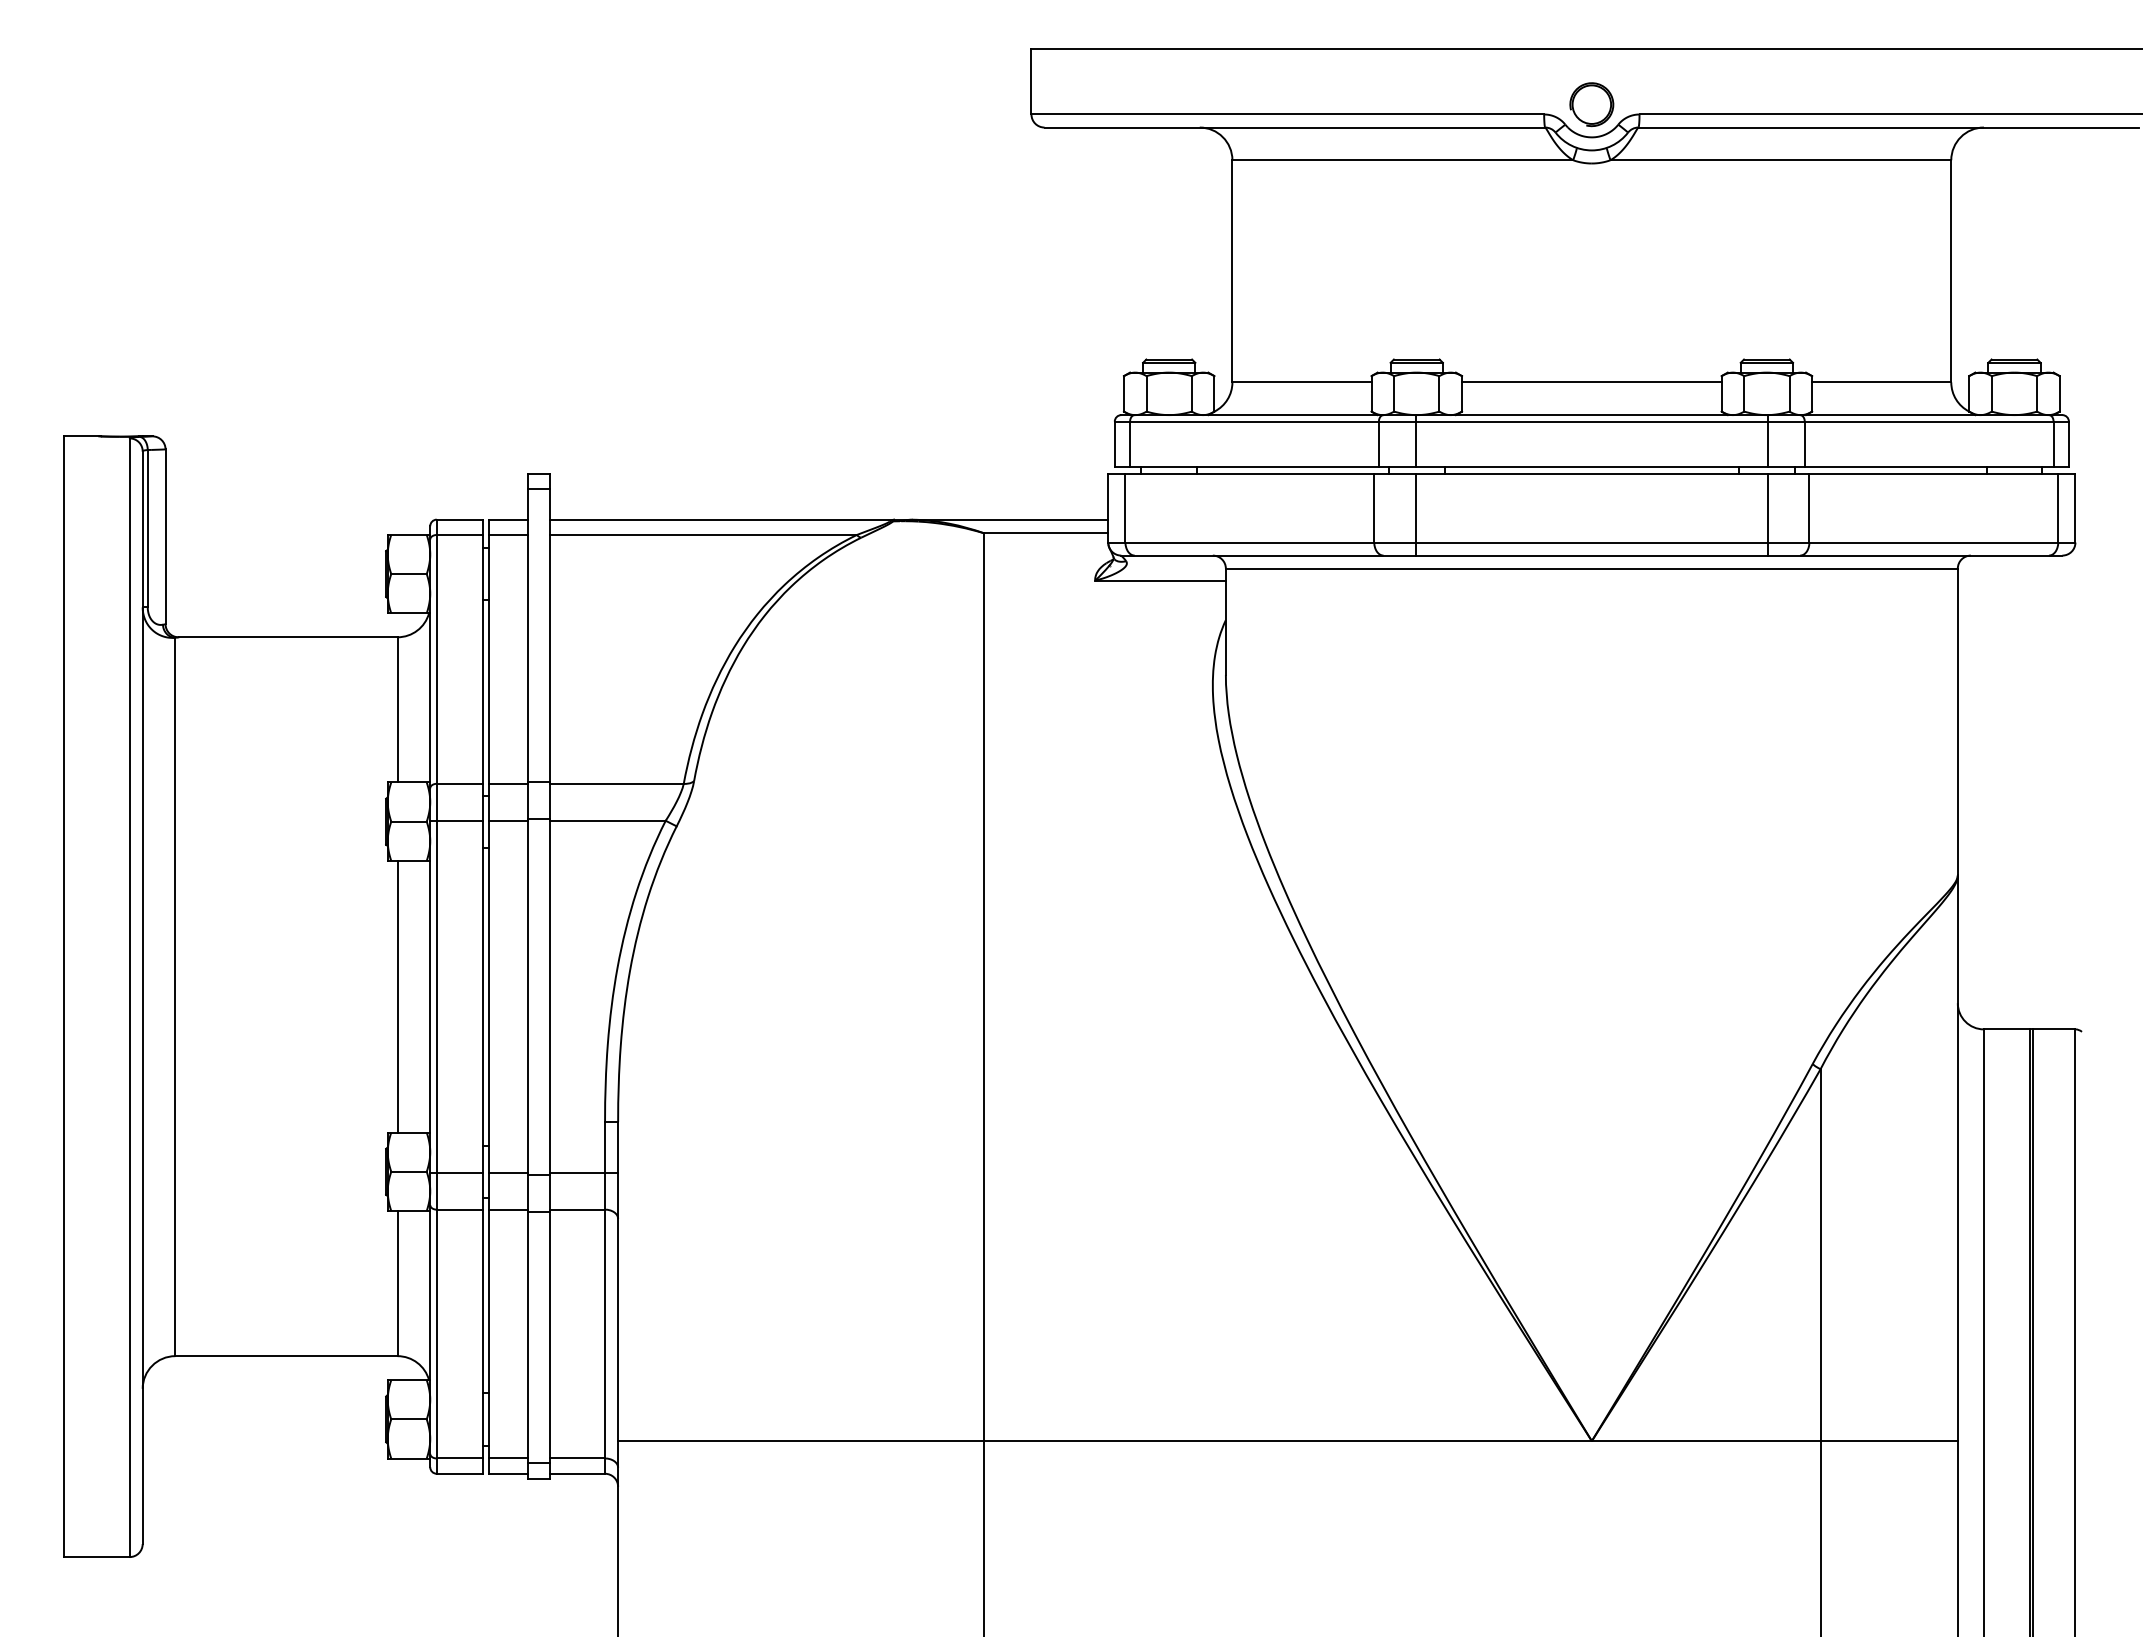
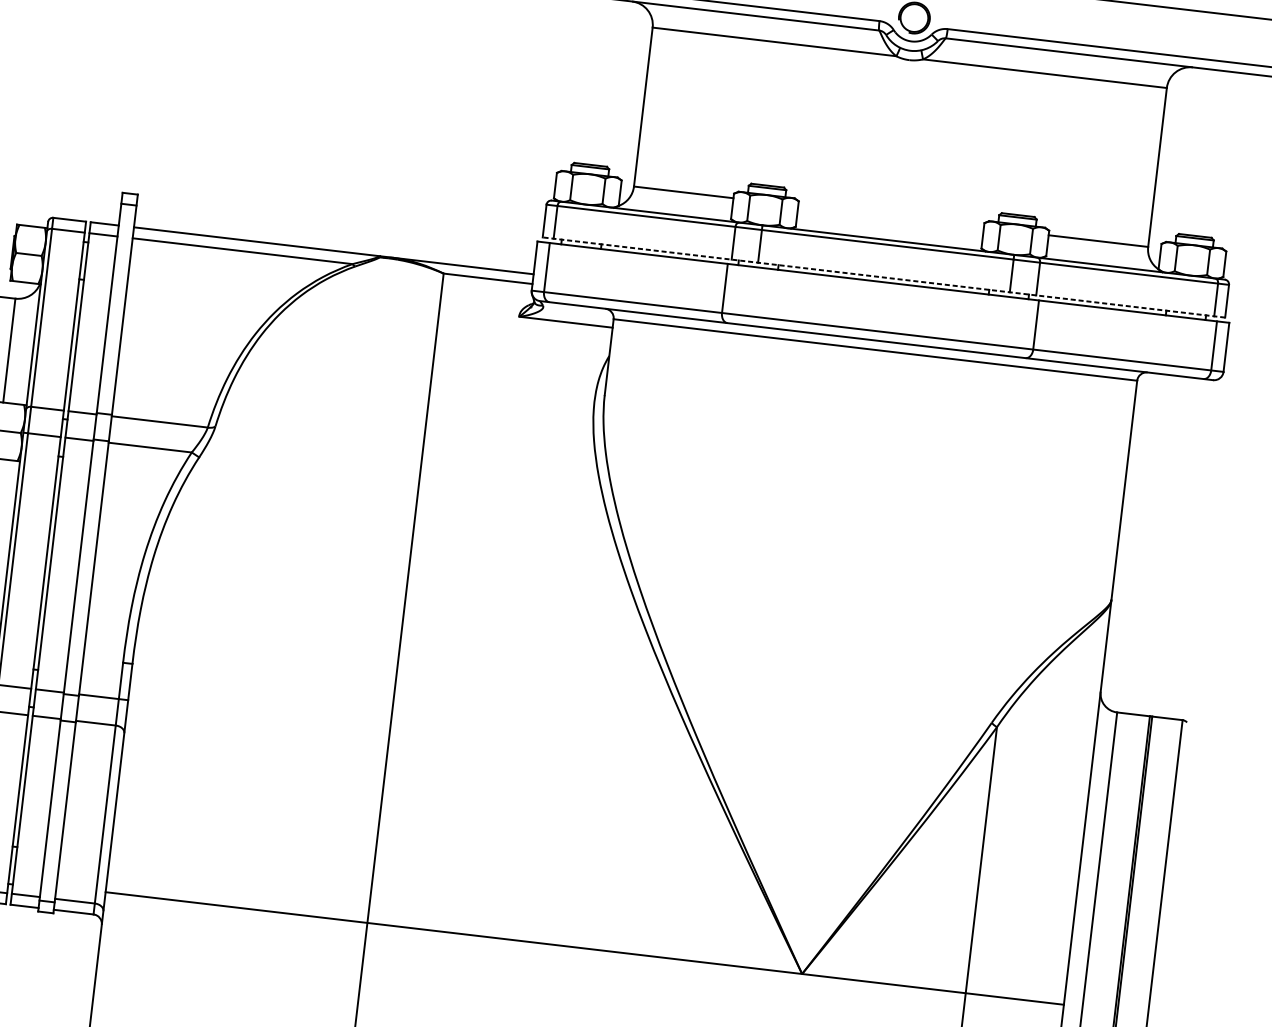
line: (1591, 382) -> (890, 216), removed
line: (1591, 467) -> (883, 277), solid -> dashed
line: (1415, 514) -> (753, 296), removed
line: (1767, 514) -> (1005, 325), removed

